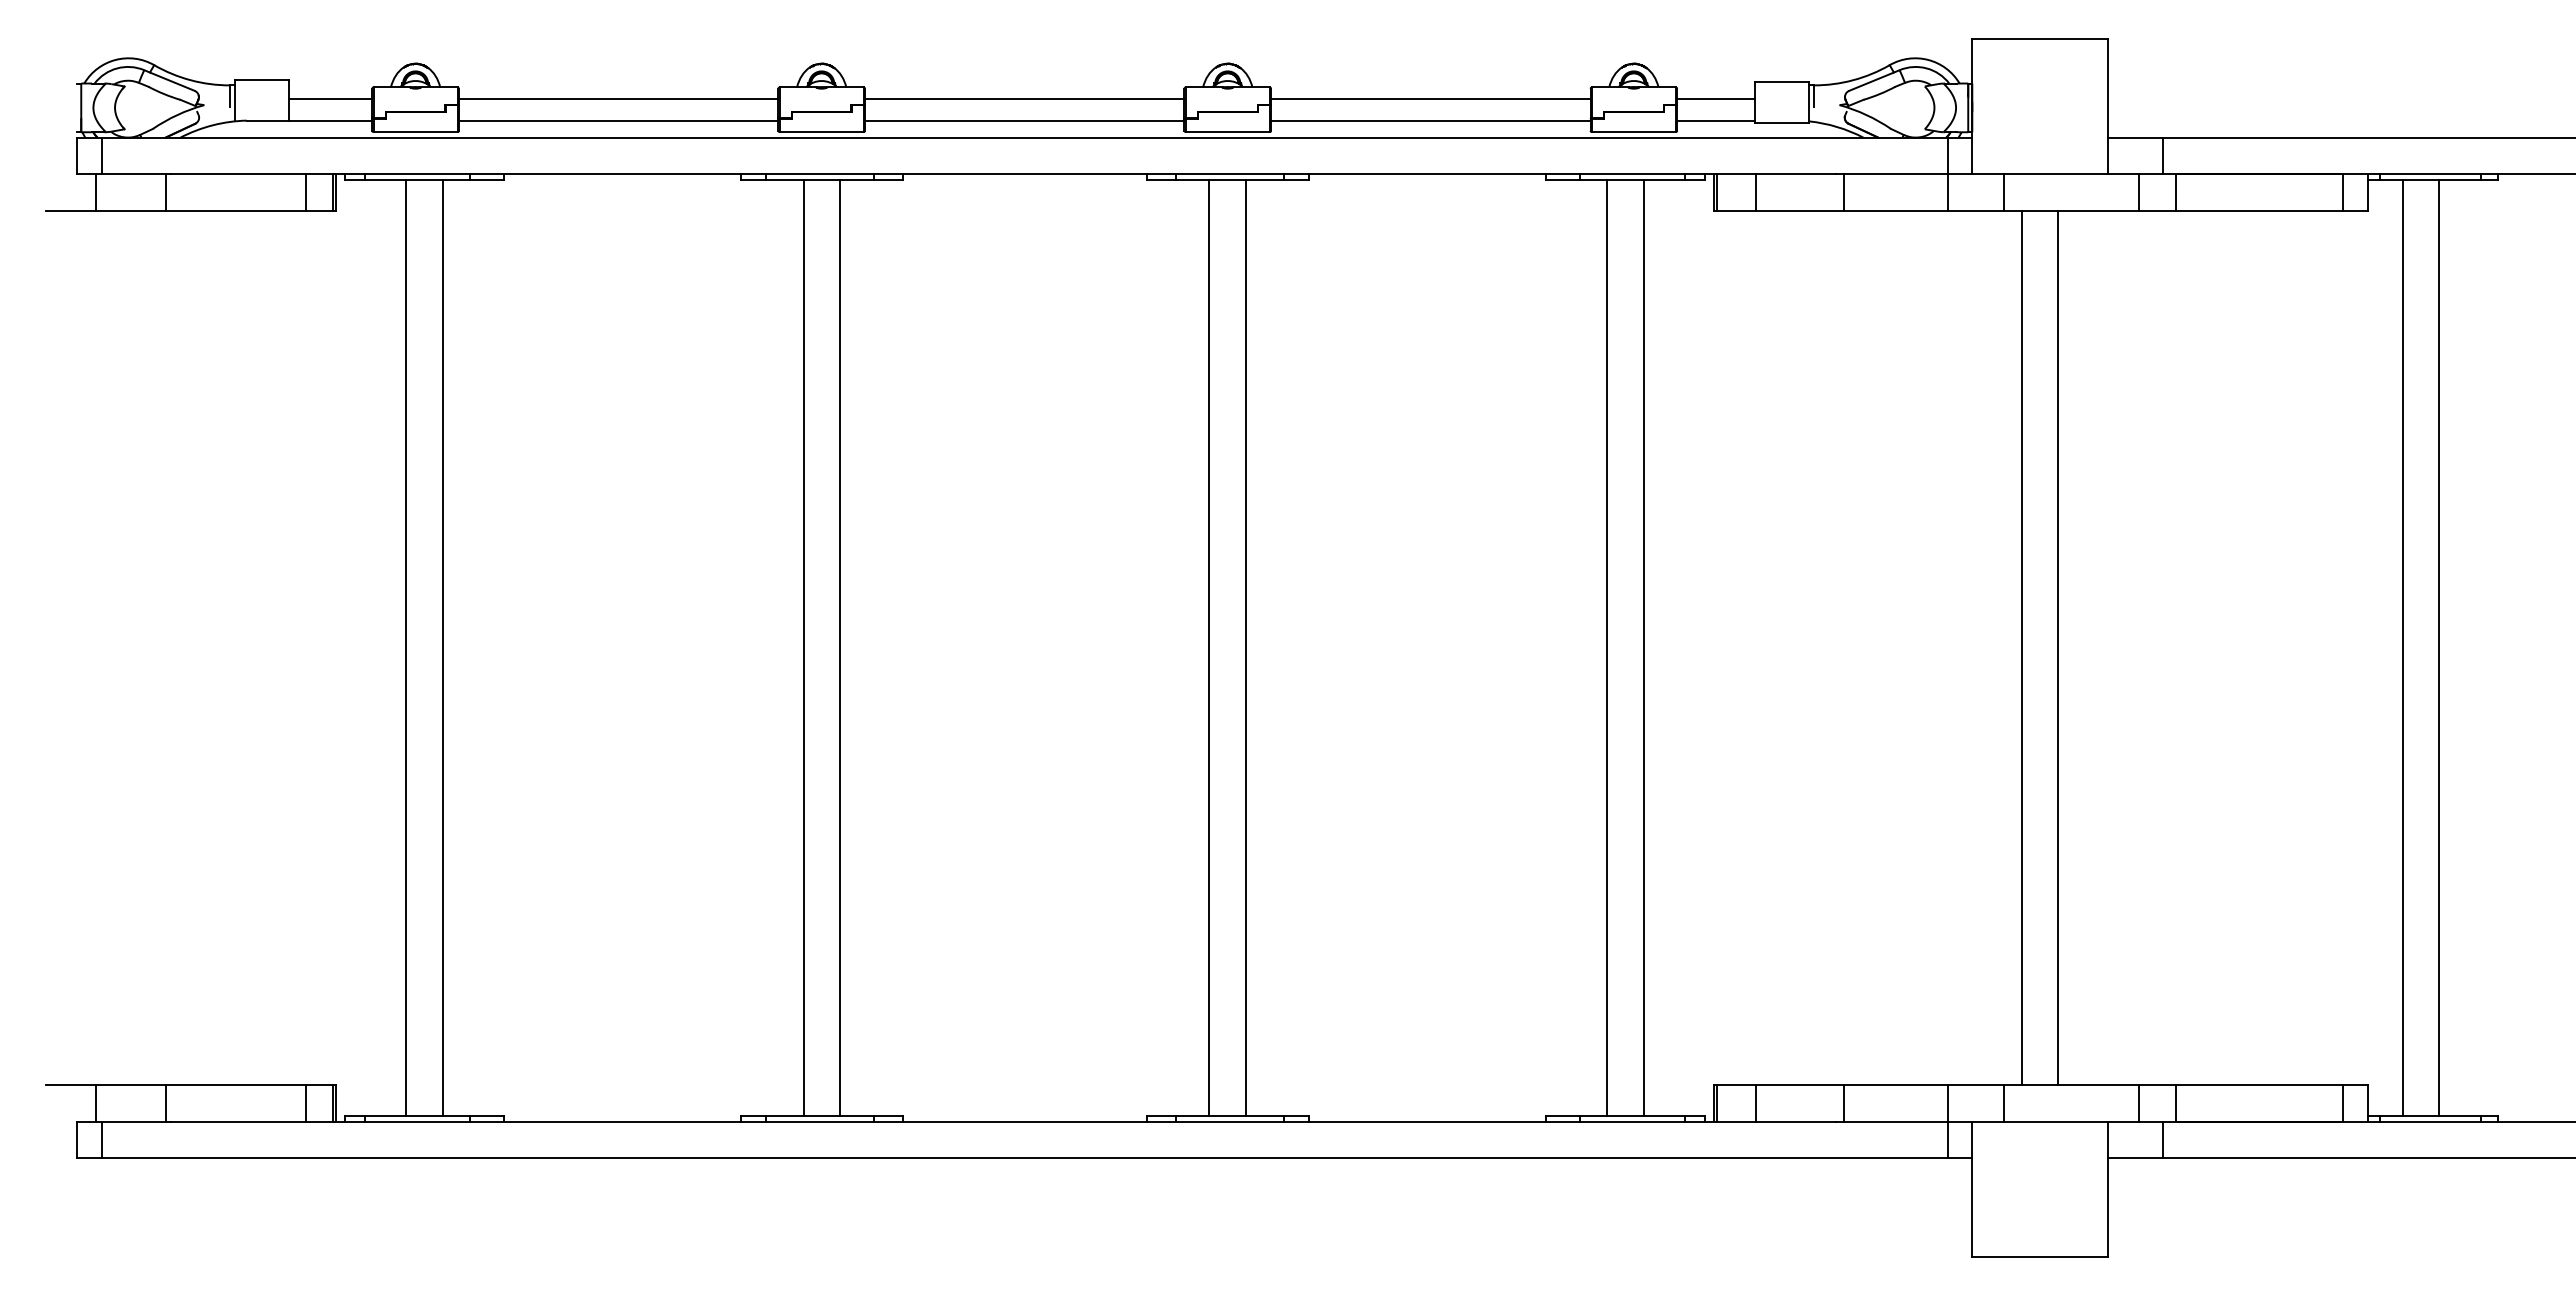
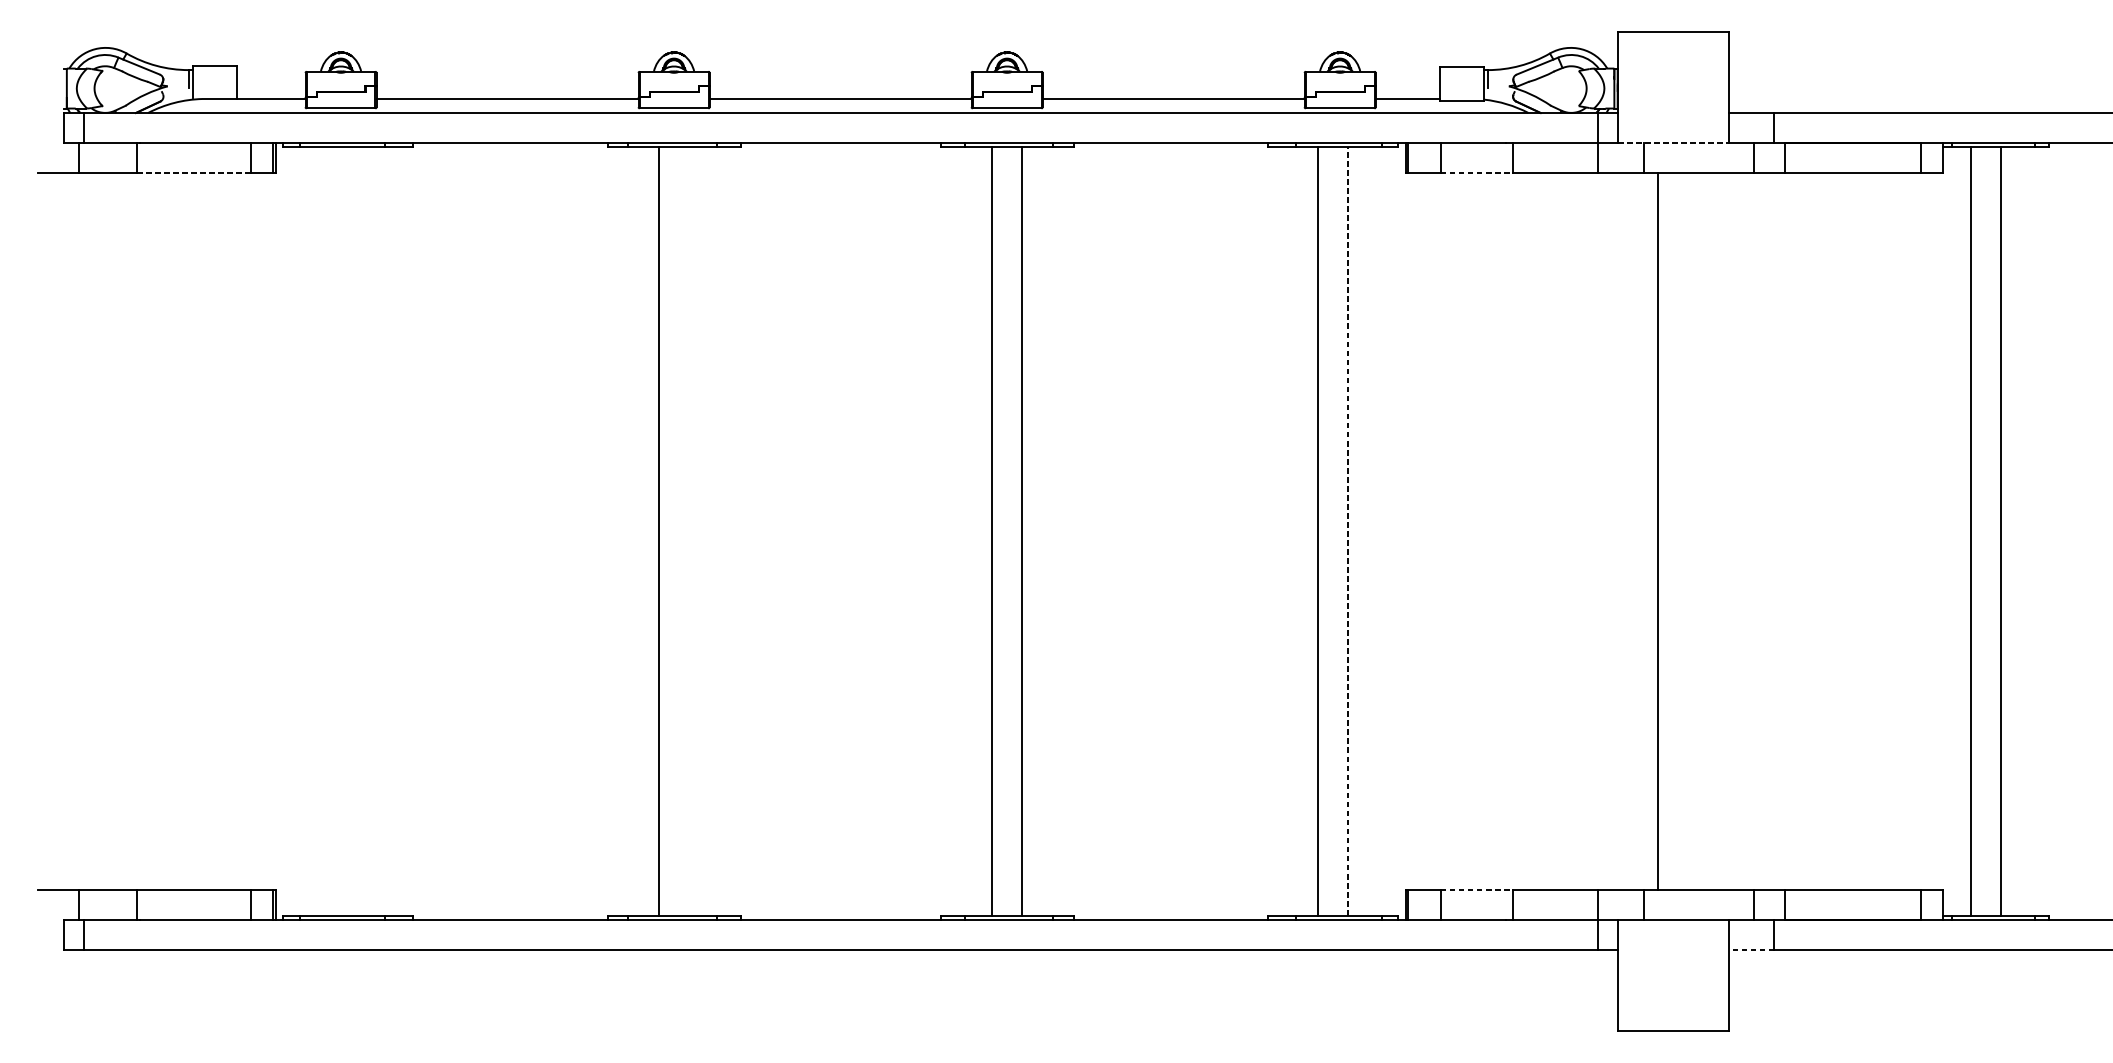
line: (330, 98) -> (271, 80), removed
line: (618, 98) -> (507, 80), removed
line: (1024, 98) -> (840, 80), removed
line: (1430, 98) -> (1173, 80), removed
line: (1716, 98) -> (1407, 80), removed
line: (2040, 174) -> (1673, 143), solid -> dashed
line: (236, 210) -> (194, 172), solid -> dashed
line: (1800, 210) -> (1476, 172), solid -> dashed
line: (406, 647) -> (333, 531), removed
line: (442, 647) -> (363, 531), removed
line: (840, 647) -> (689, 531), removed
line: (1643, 647) -> (1348, 531), solid -> dashed
line: (2058, 647) -> (1688, 531), removed
line: (1800, 1085) -> (1476, 890), solid -> dashed
line: (2135, 1158) -> (1751, 950), solid -> dashed

